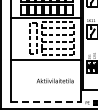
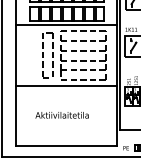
text: (55, 80) -> (62, 114), moved
line: (45, 101) -> (65, 146), dashed -> solid

